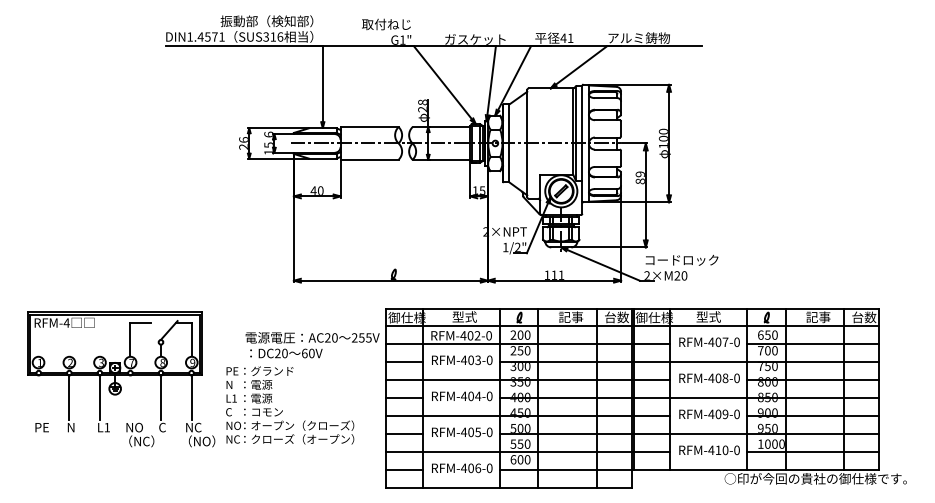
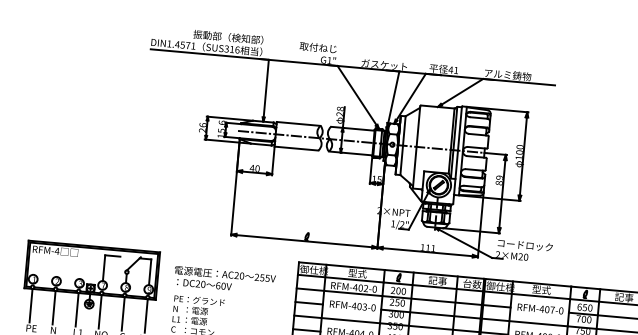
text: (312, 345) -> (224, 280), moved
line: (38, 397) -> (30, 305), added
line: (130, 397) -> (100, 311), added

